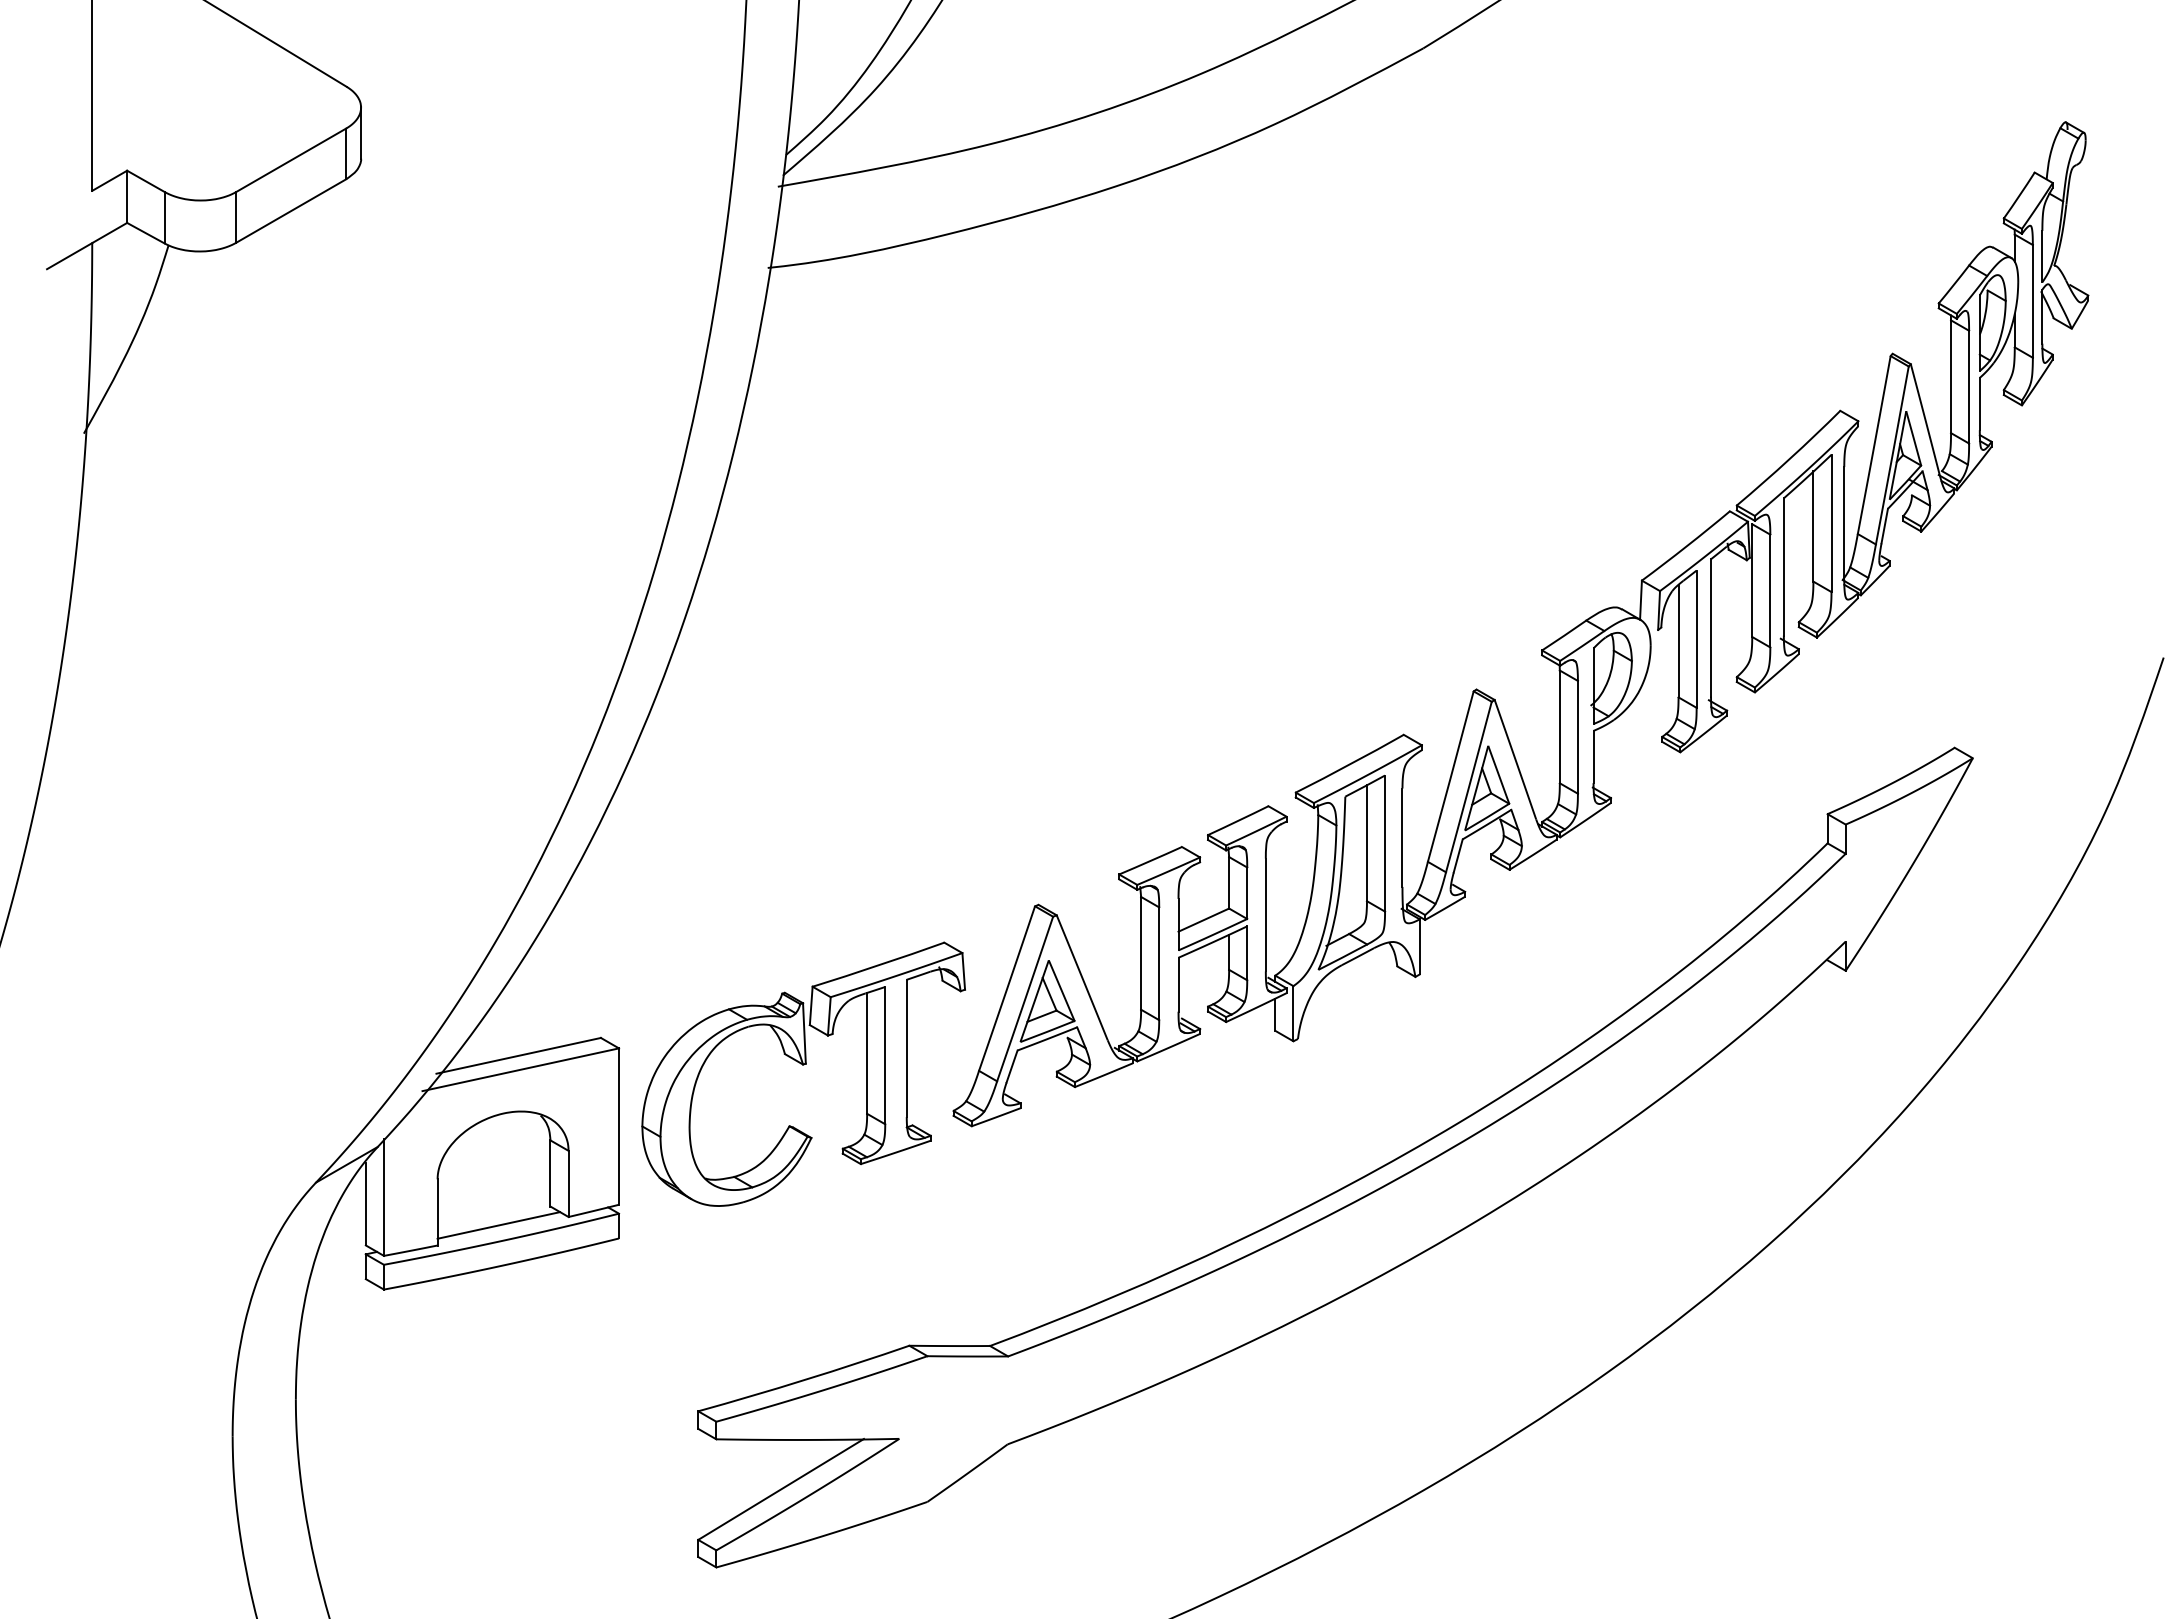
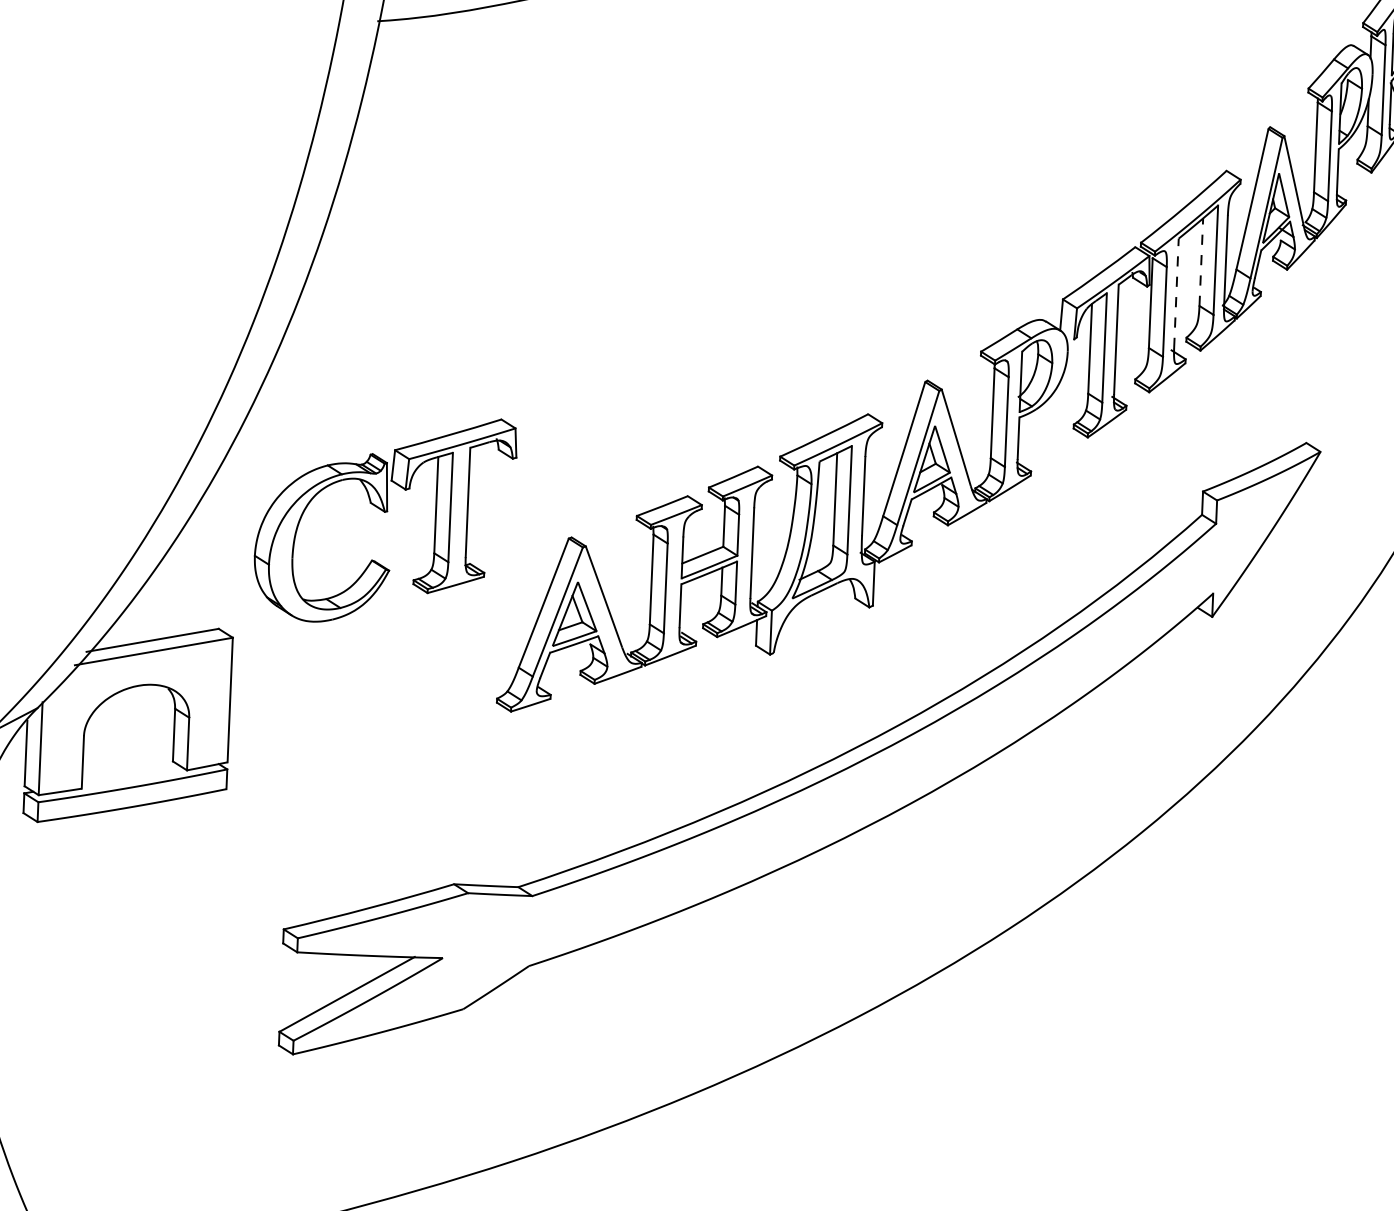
line: (1813, 525) -> (1201, 261), solid -> dashed
line: (1783, 567) -> (1176, 293), solid -> dashed
part: (803, 1065) -> (385, 512), moved
line: (498, 1225) -> (130, 774), removed

